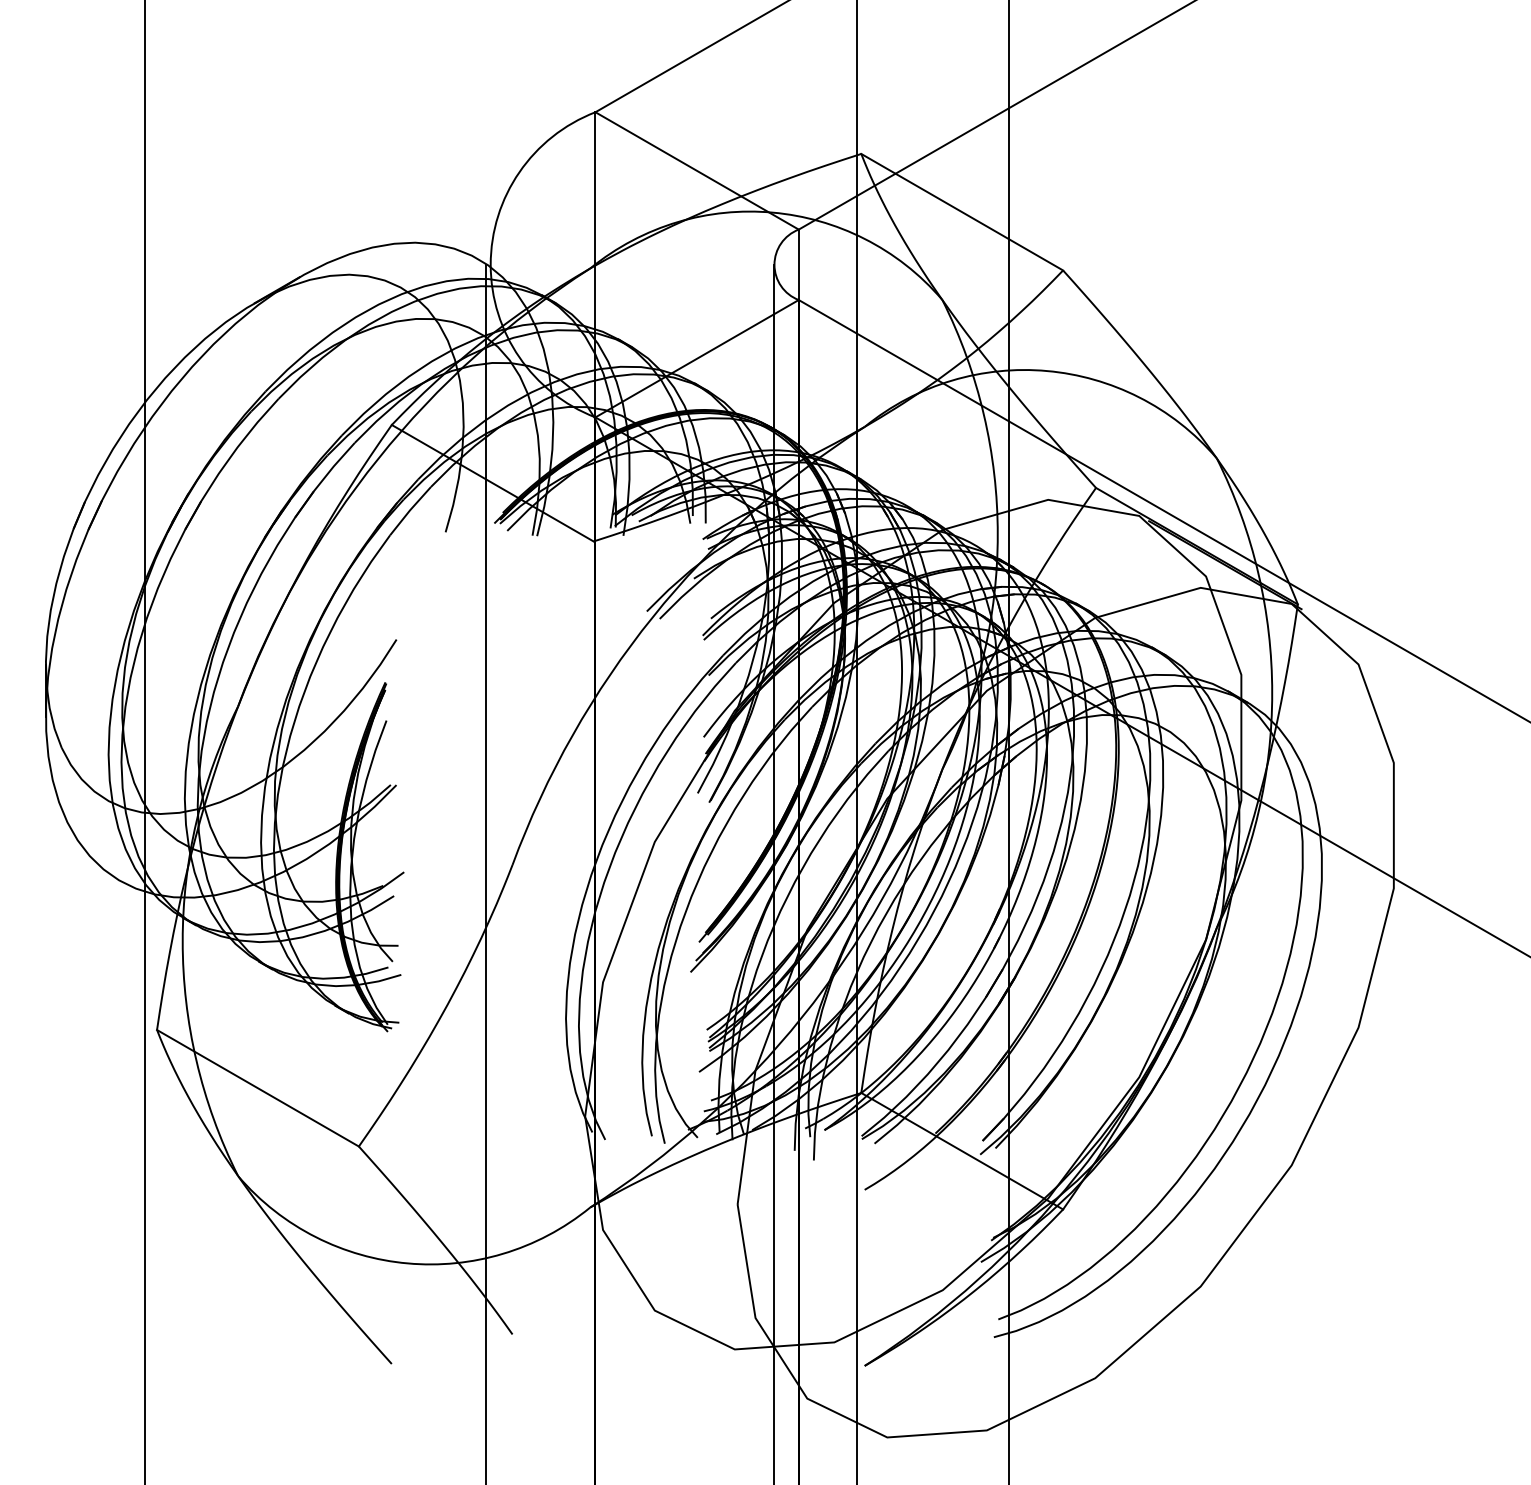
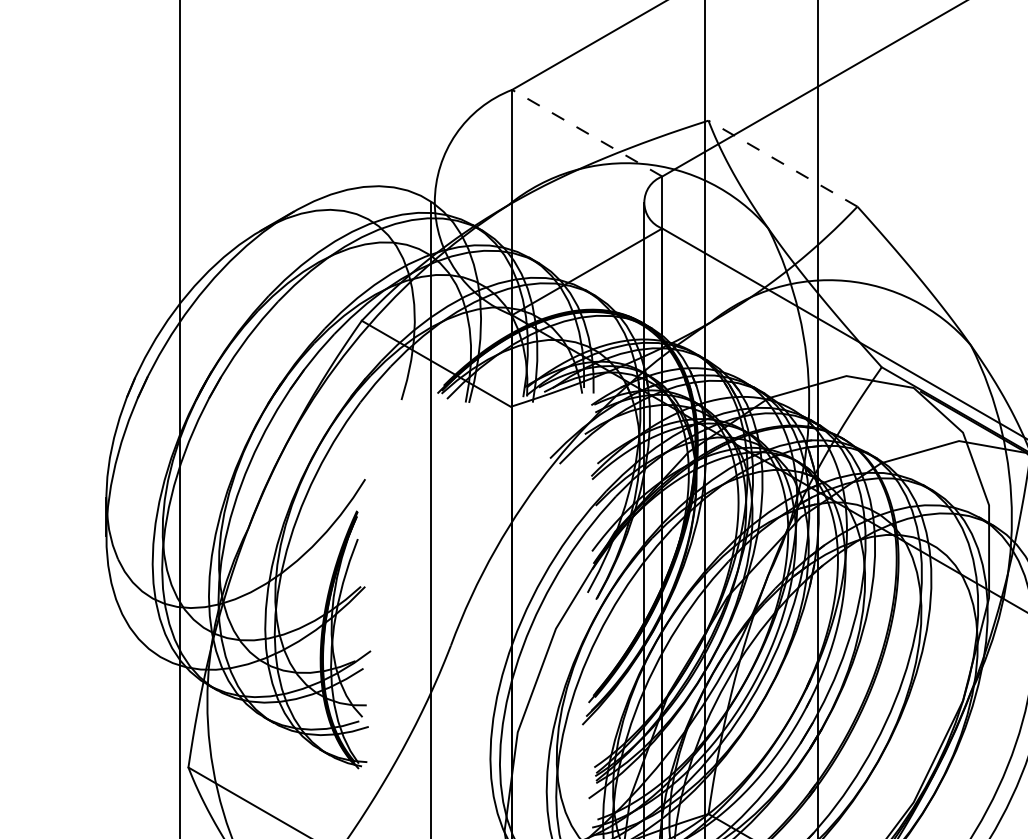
line: (696, 170) -> (586, 132), solid -> dashed
line: (962, 212) -> (783, 163), solid -> dashed

